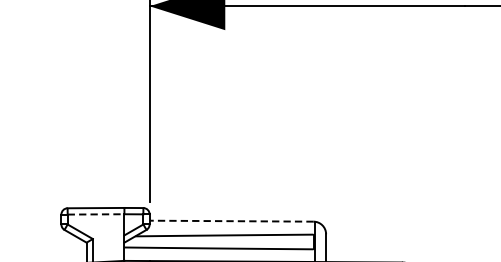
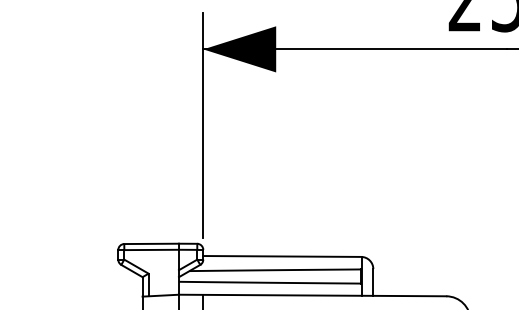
line: (96, 213) -> (152, 249), dashed -> solid
line: (231, 221) -> (282, 256), dashed -> solid

